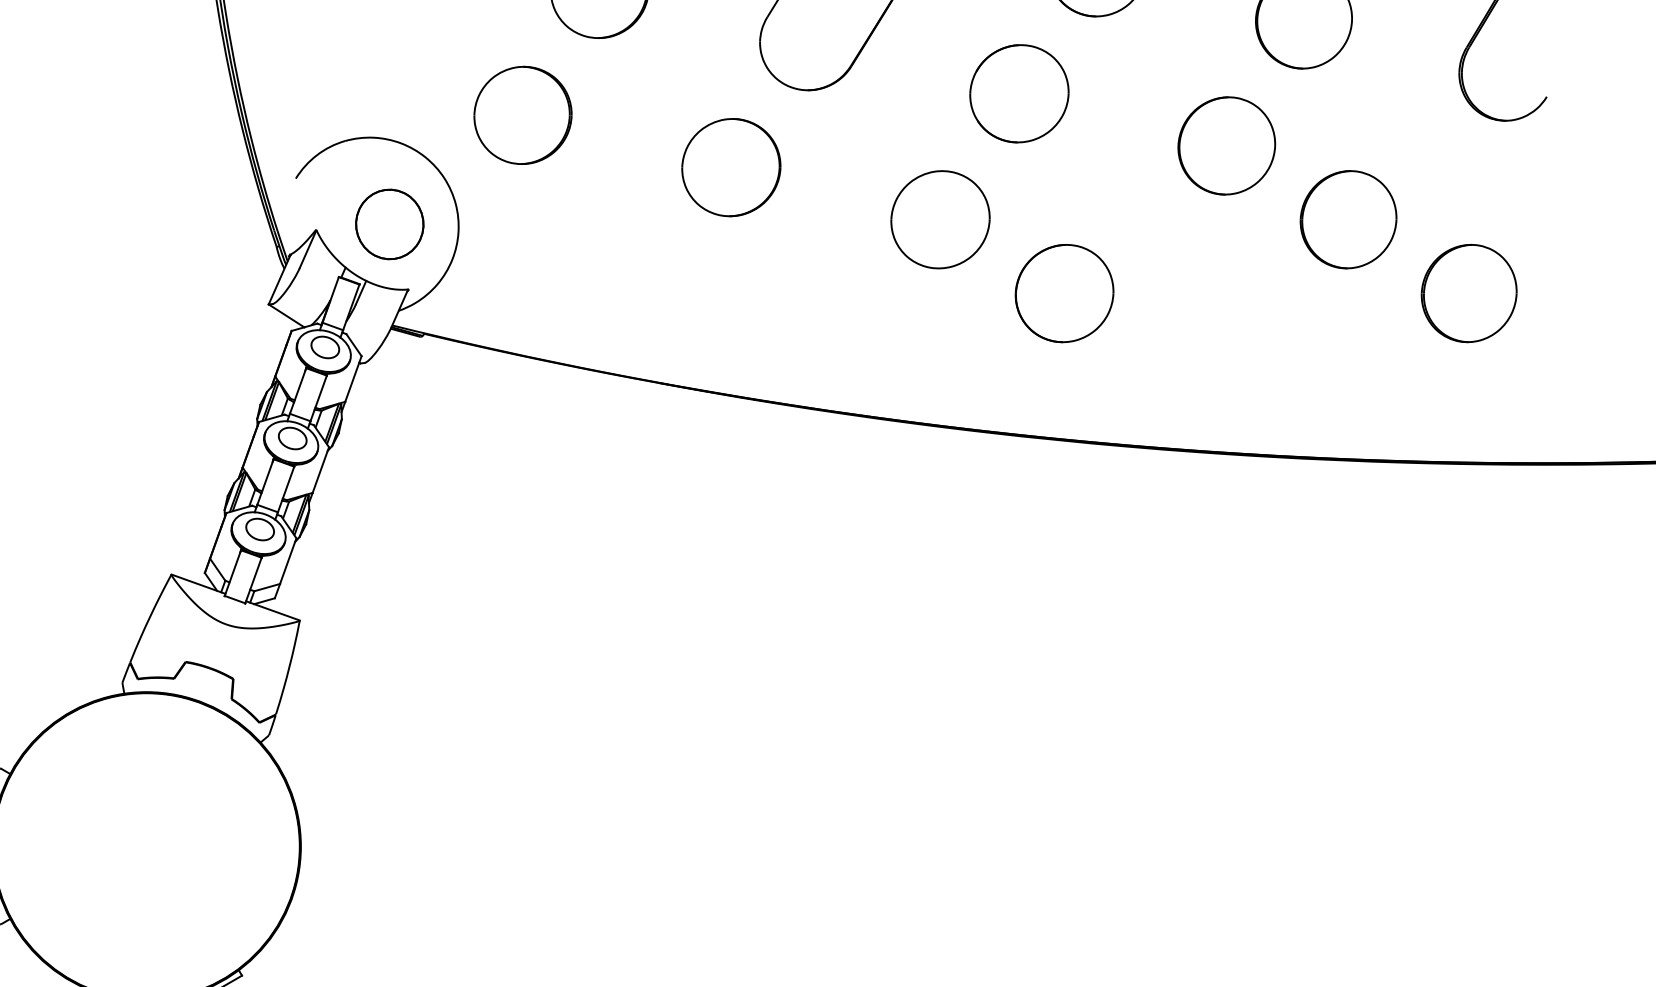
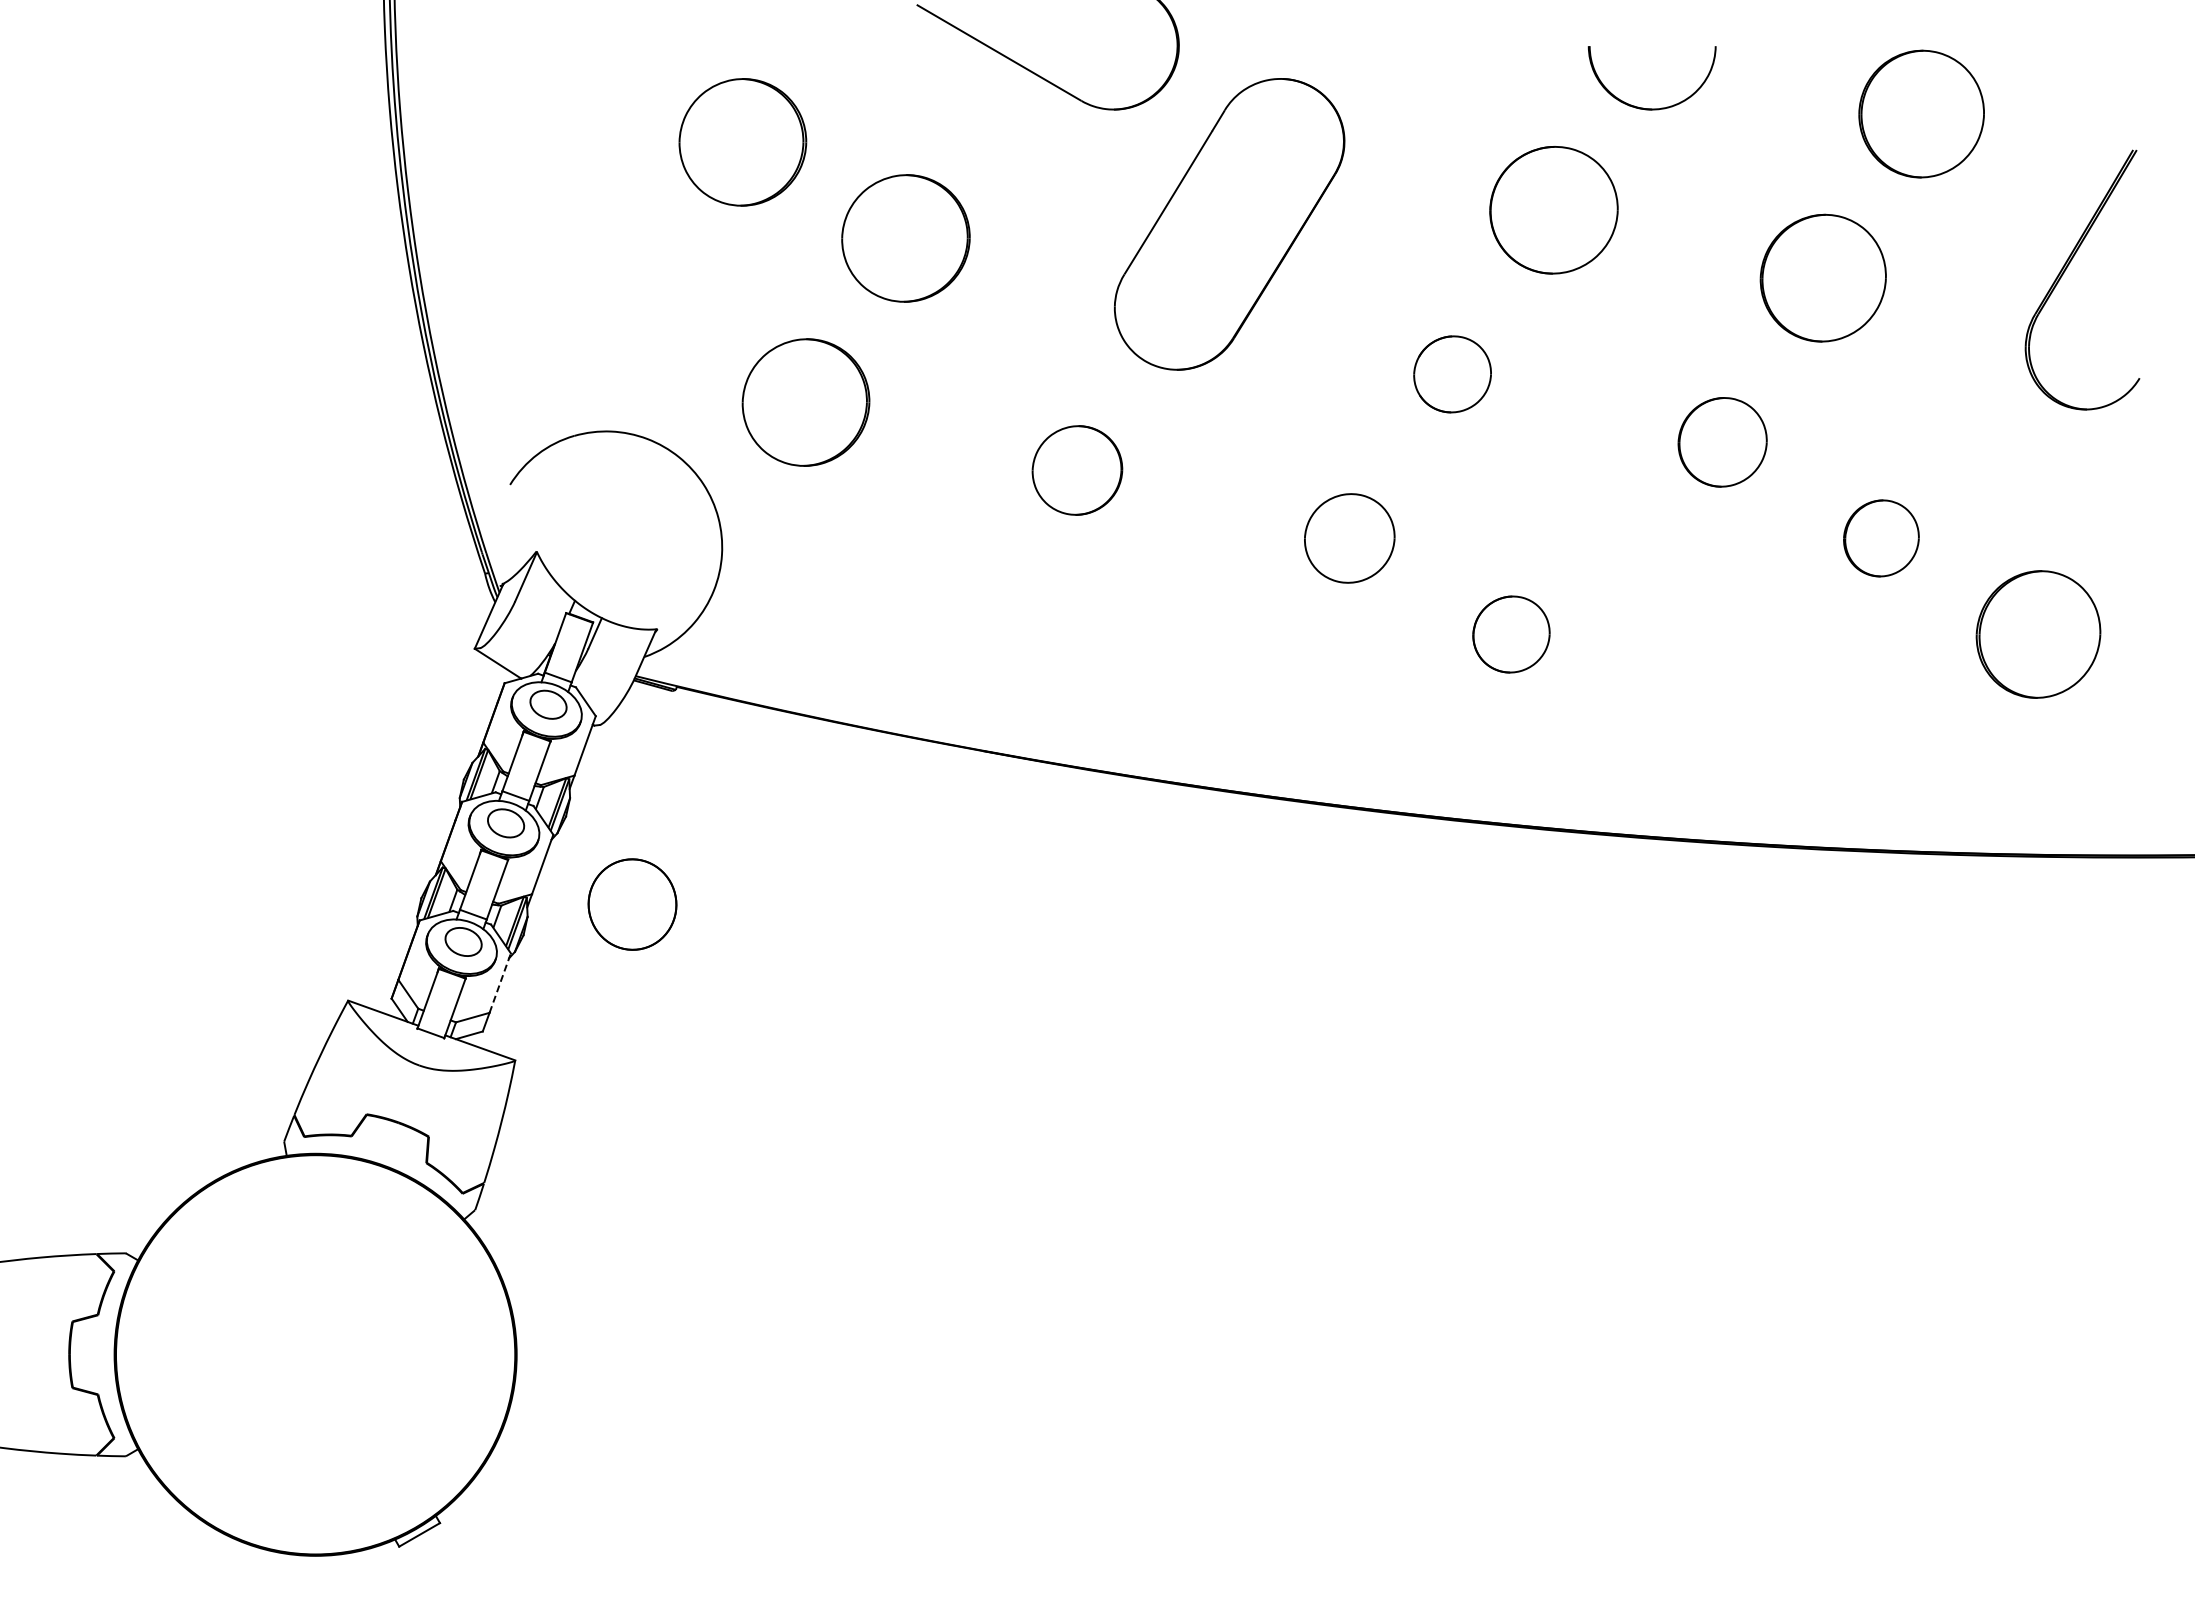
part: (1019, 93) -> (1452, 374), size x0.6
part: (1226, 146) -> (1722, 442), size x0.7
part: (731, 167) -> (1077, 470), size x0.7
part: (940, 219) -> (1349, 538), size x0.7
part: (1348, 219) -> (1881, 538), size x0.6
part: (389, 224) -> (632, 904), moved
part: (1064, 293) -> (1511, 634), size x0.6
line: (288, 561) -> (500, 983), solid -> dashed

